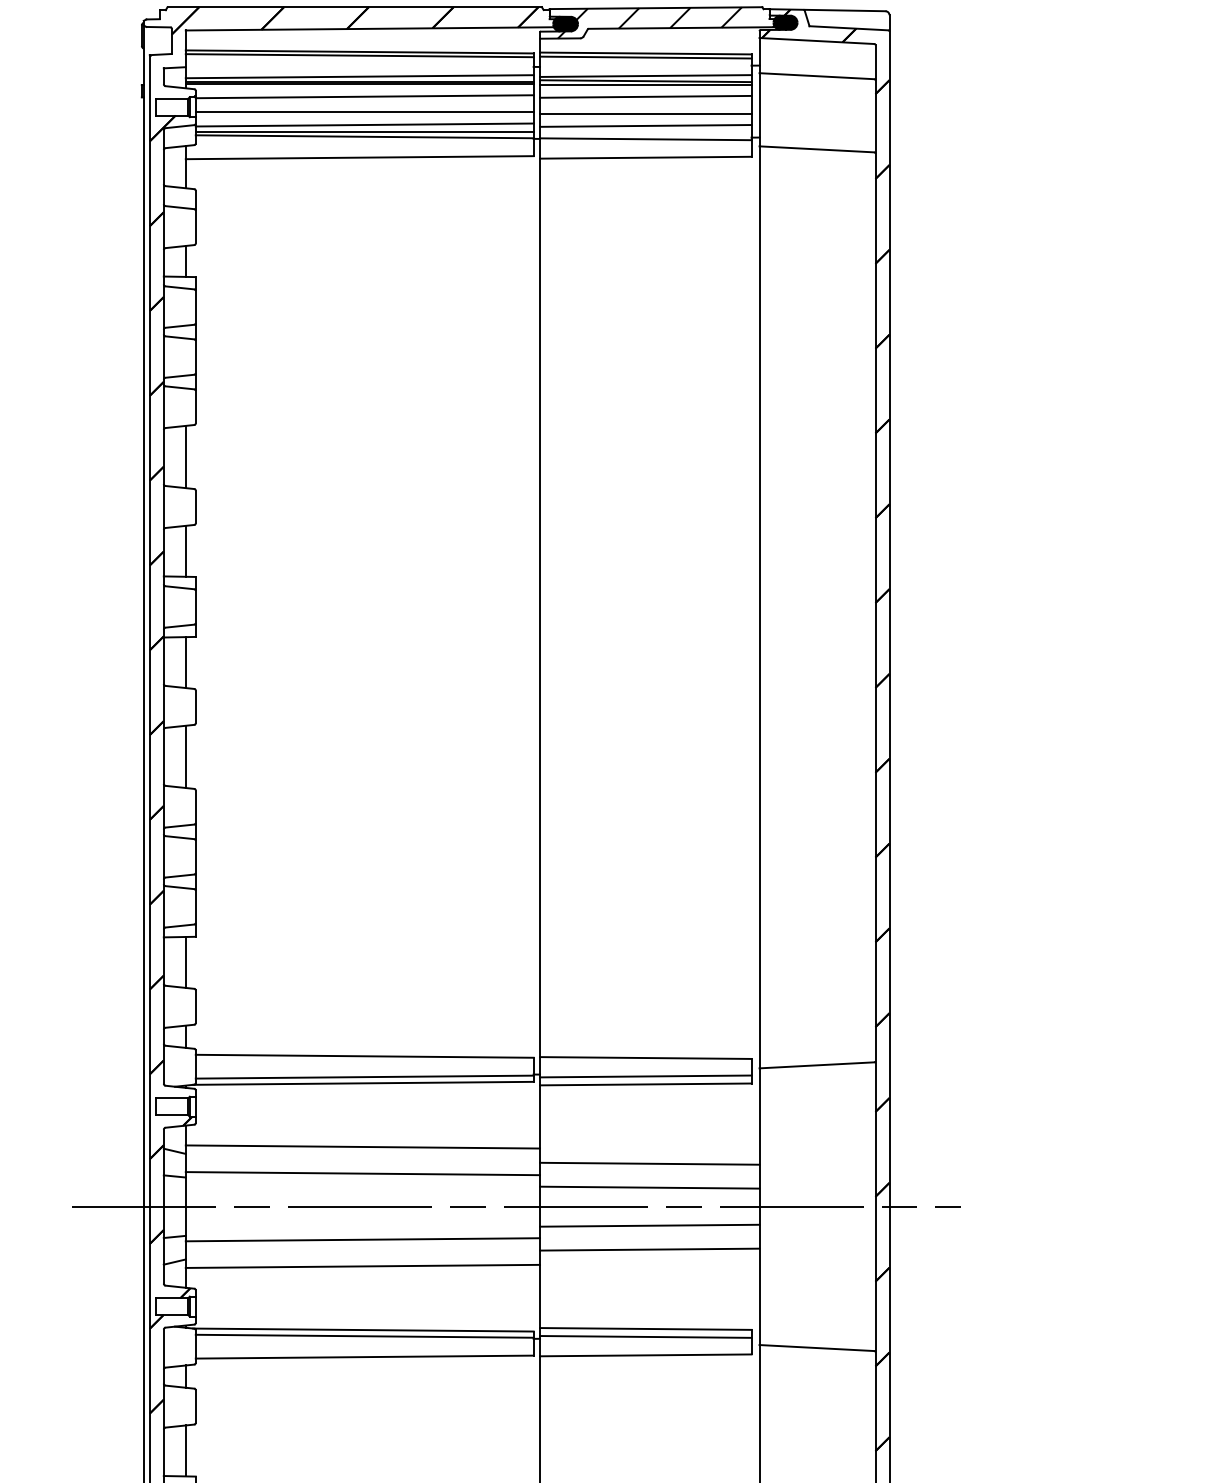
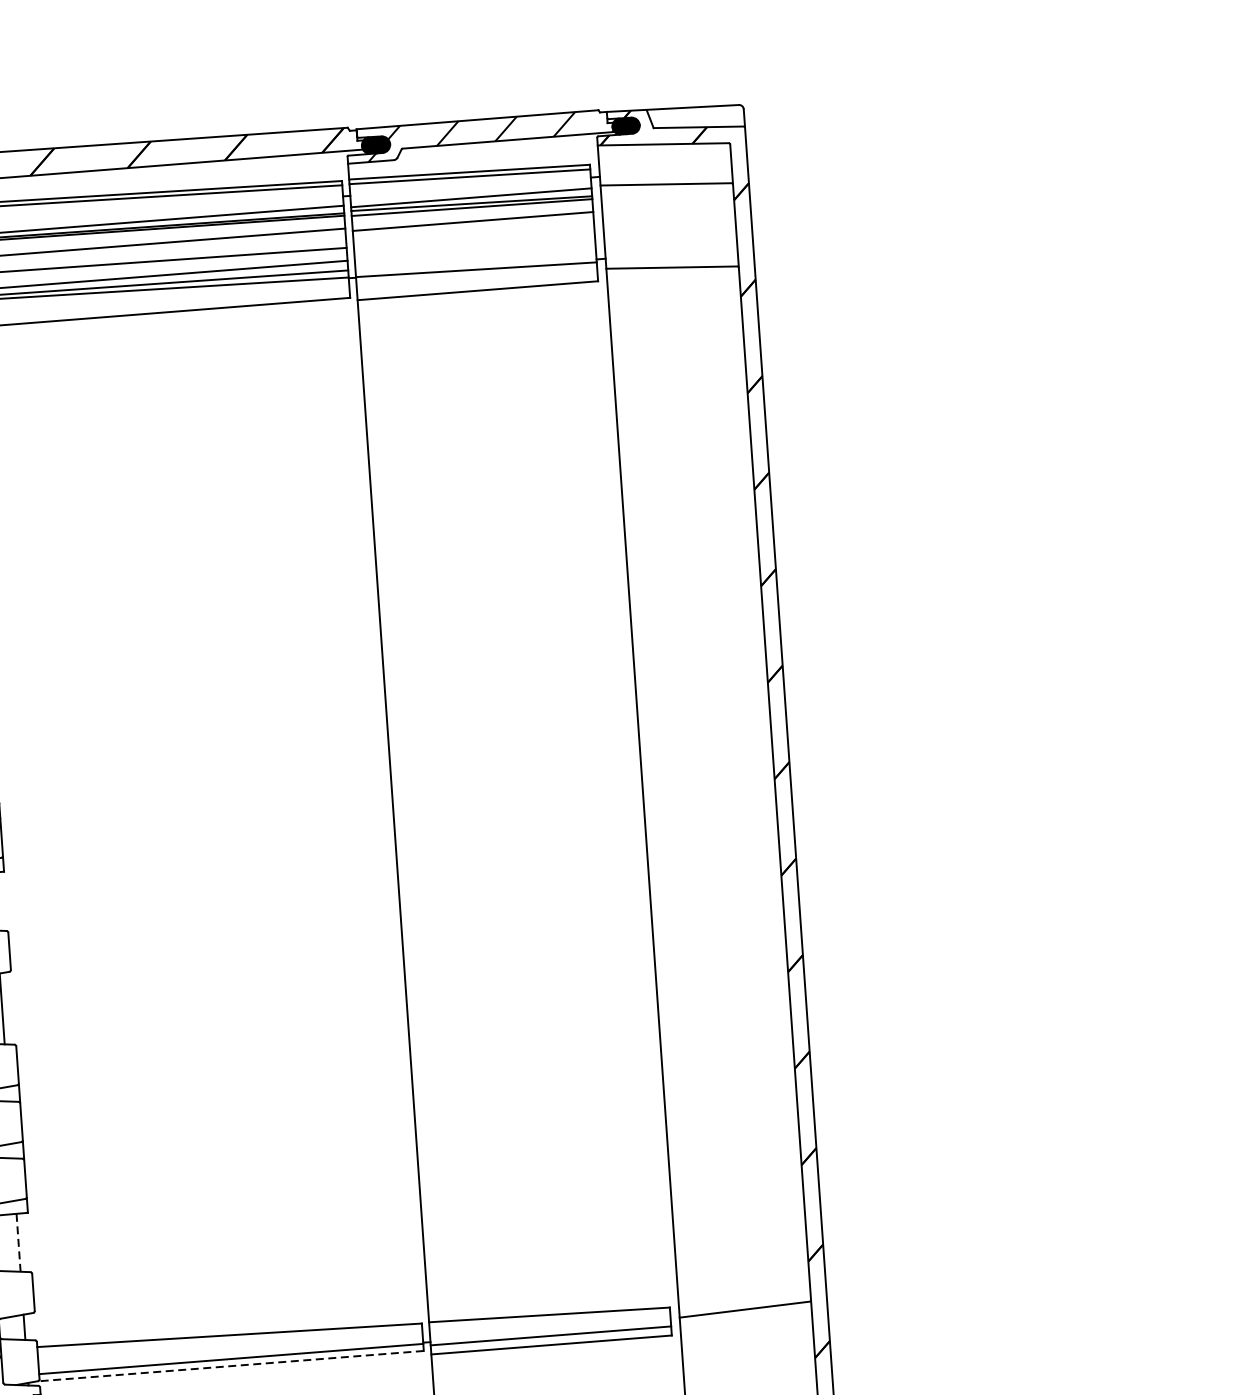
line: (645, 113) -> (474, 240), removed
line: (645, 125) -> (474, 254), removed
line: (185, 962) -> (18, 1242), solid -> dashed
line: (362, 1083) -> (229, 1366), solid -> dashed

